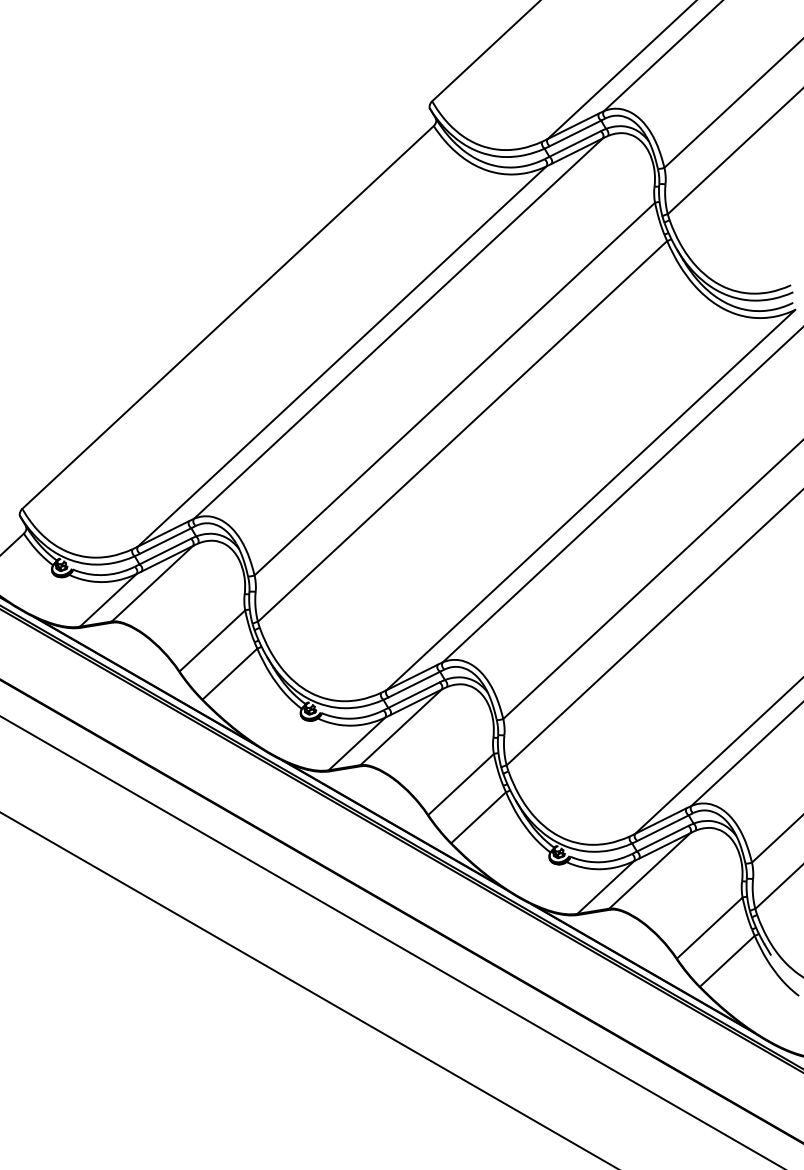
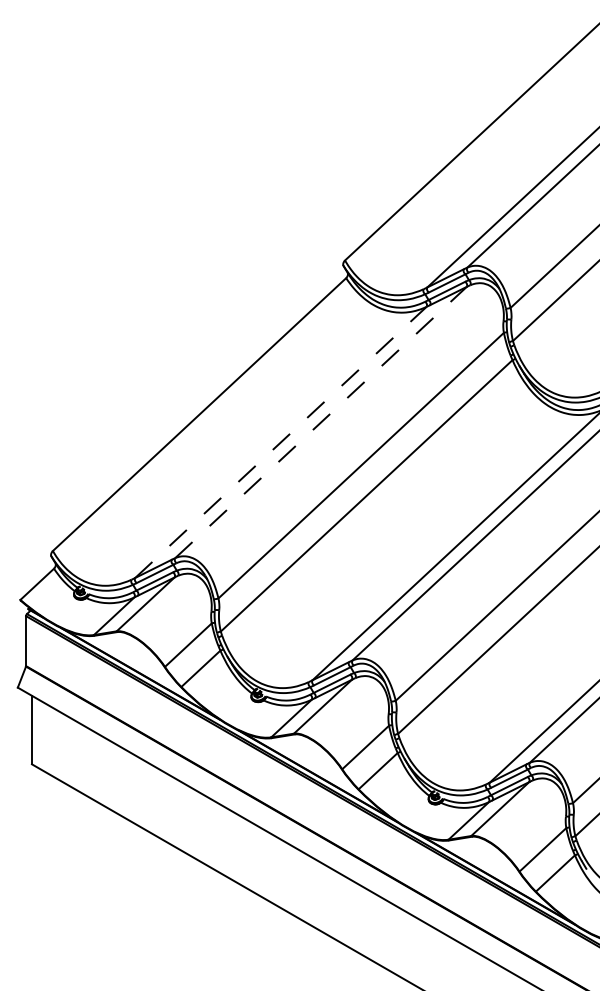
line: (399, 328) -> (321, 422), solid -> dashed
line: (343, 356) -> (281, 442), solid -> dashed

